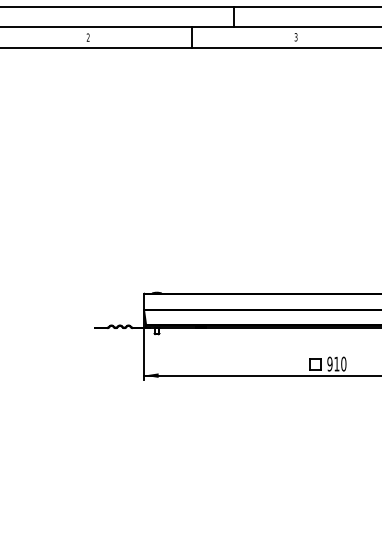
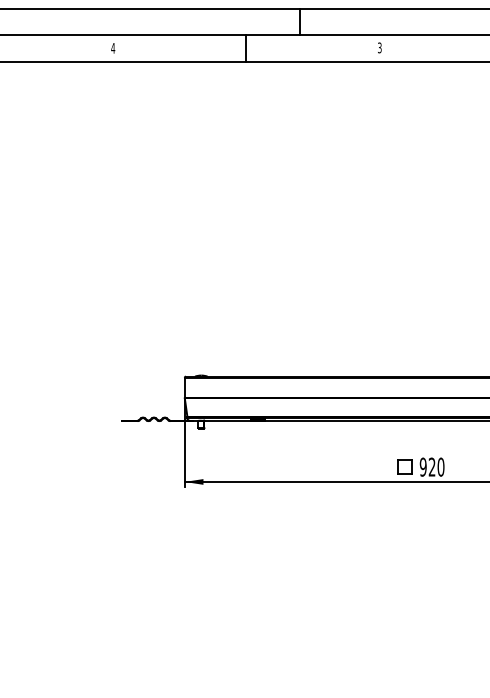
text: (88, 37) -> (113, 48), 2 -> 4
text: (336, 363) -> (431, 466), 910 -> 920

